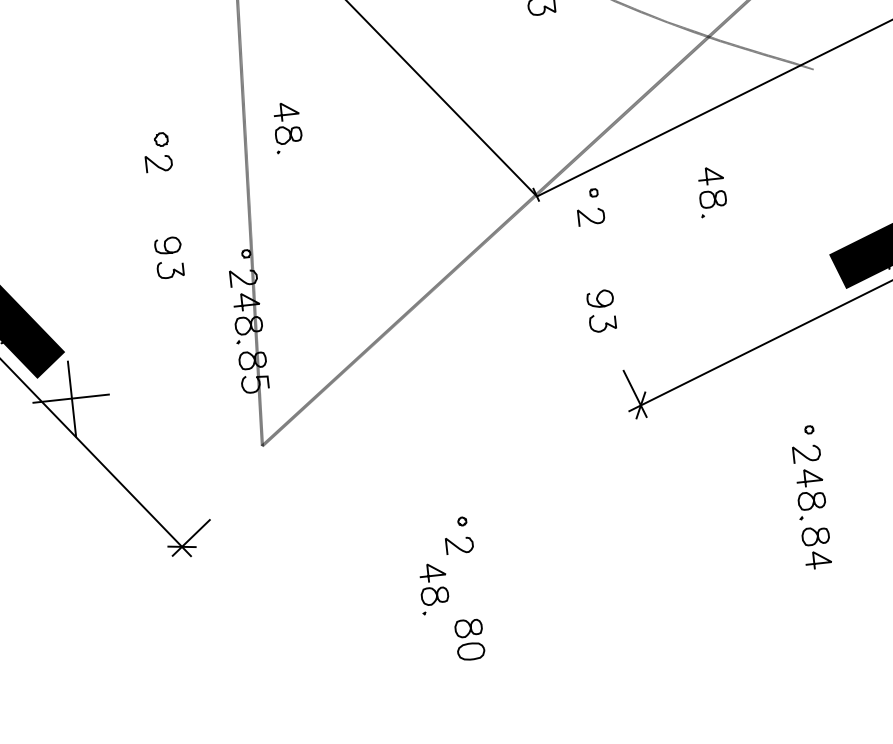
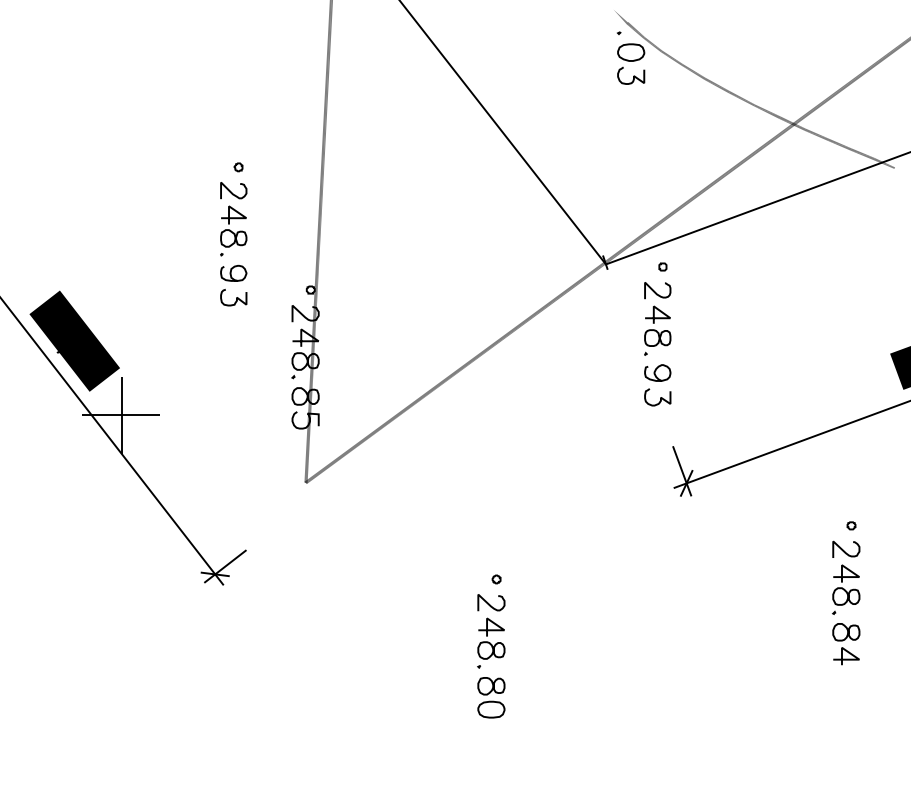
part: (287, 127) -> (233, 230), moved
part: (161, 139) -> (238, 167), size x0.62
part: (712, 191) -> (657, 330), moved
part: (434, 587) -> (491, 642), moved

